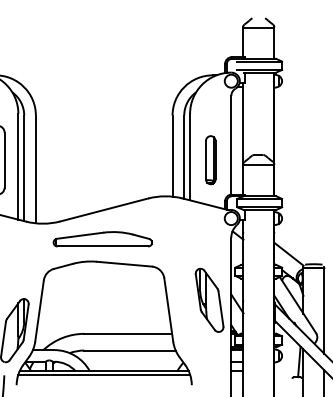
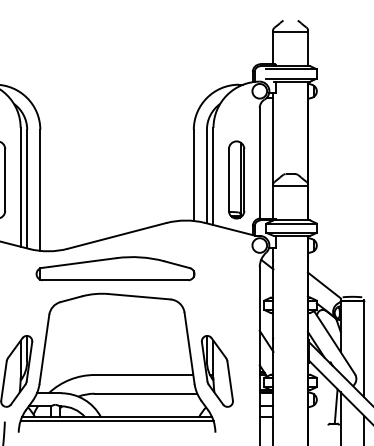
part: (210, 159) -> (236, 179), size x1.43
part: (102, 239) -> (115, 268), size x1.43
part: (208, 300) -> (216, 371), moved

